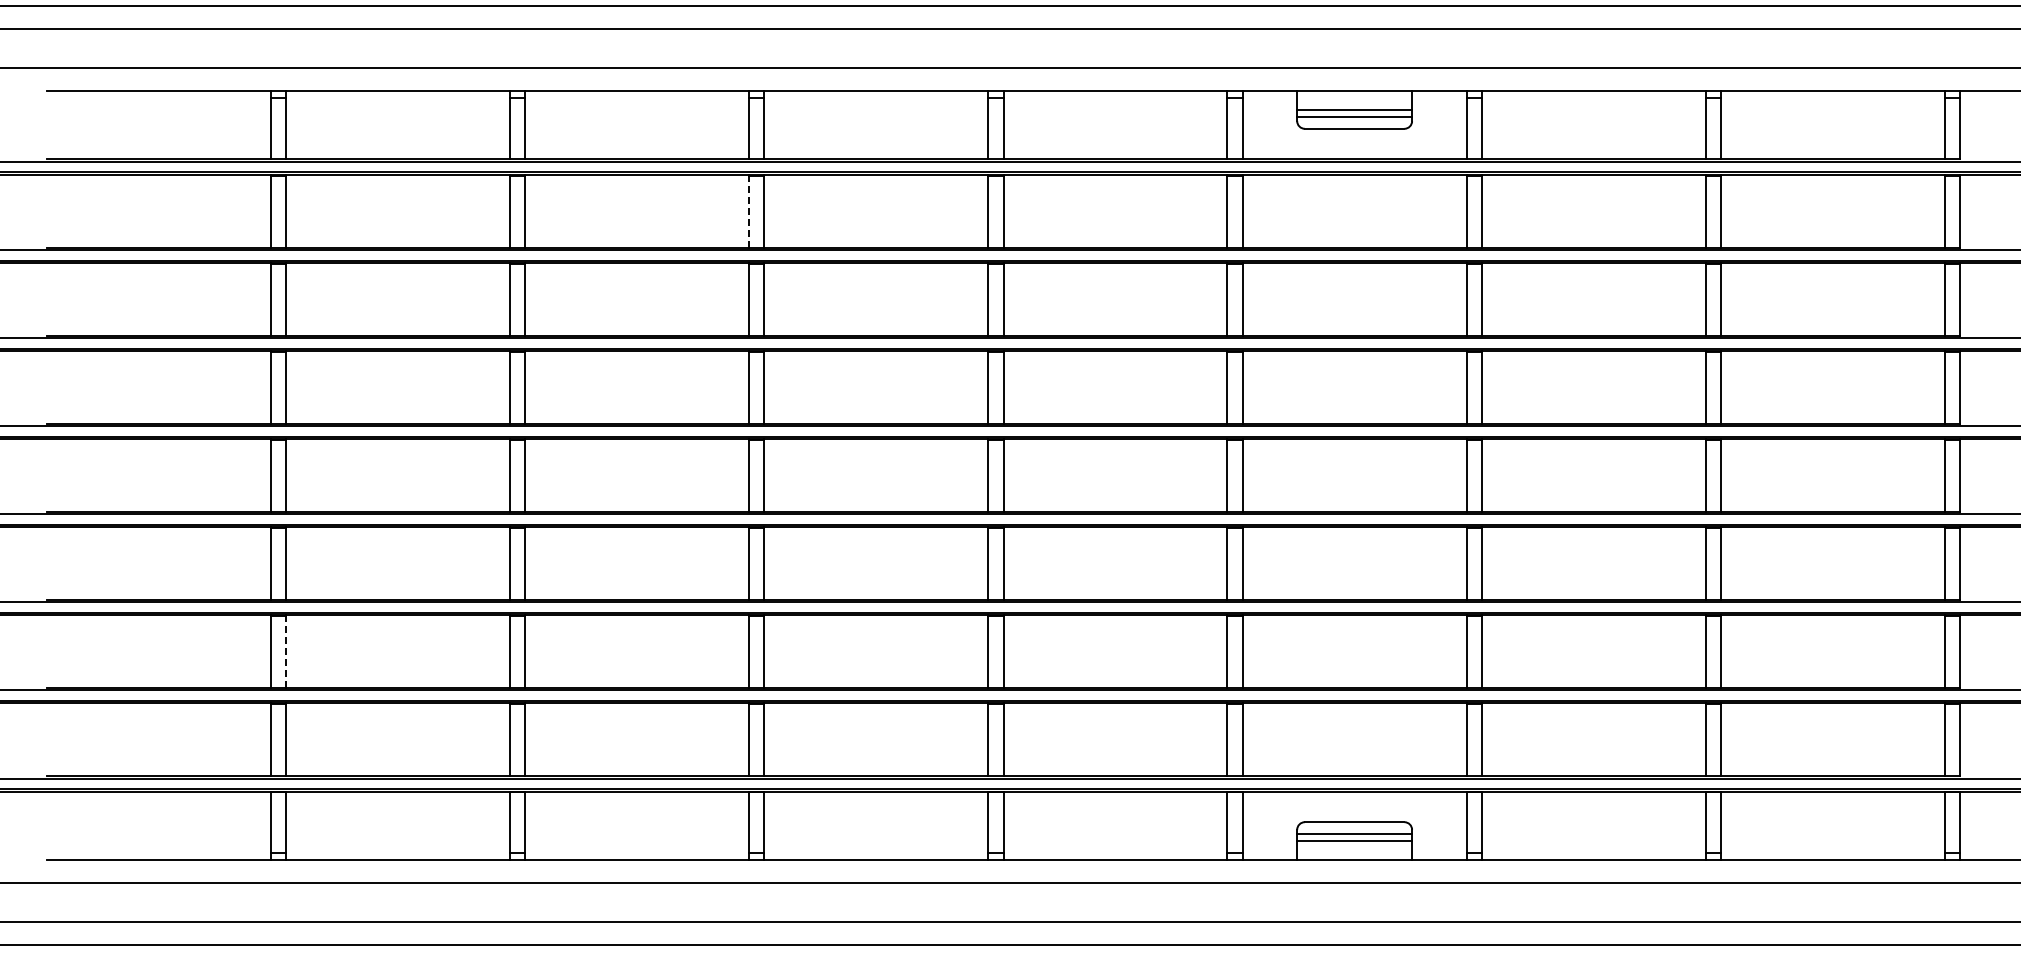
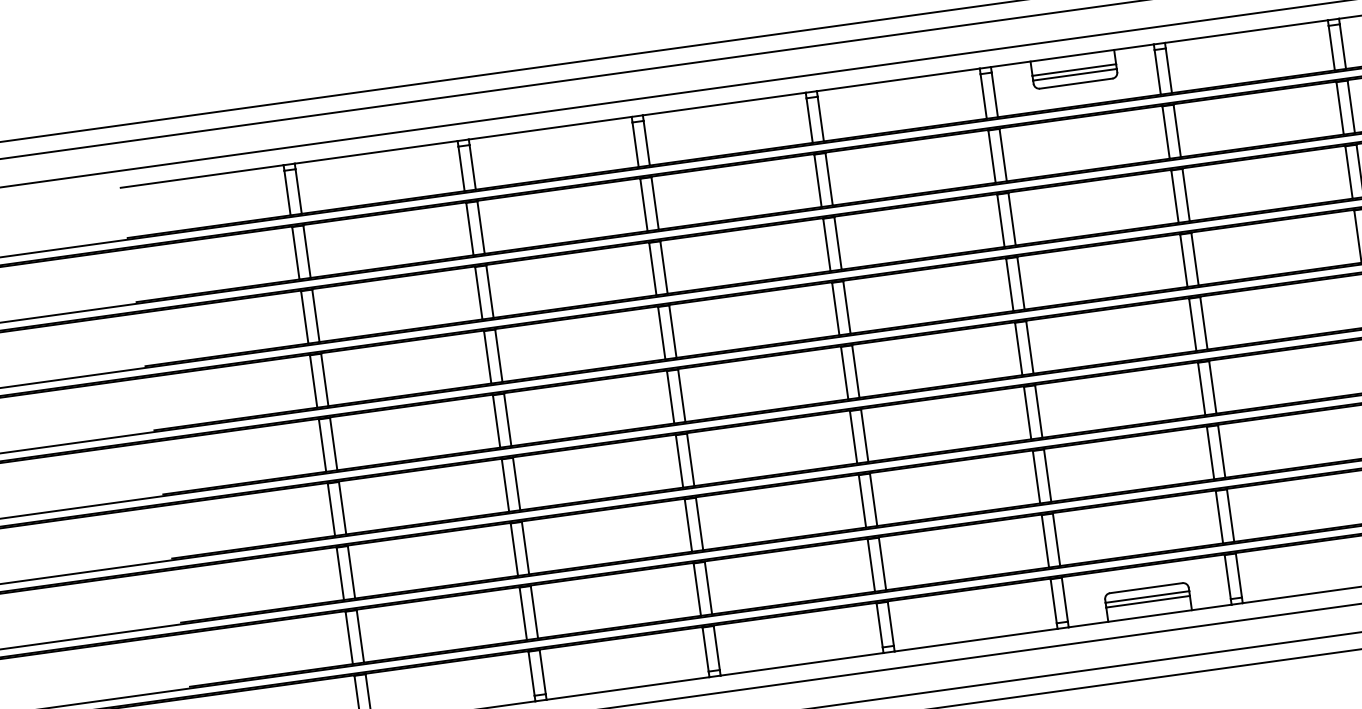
line: (749, 211) -> (644, 204), dashed -> solid
line: (286, 651) -> (351, 571), dashed -> solid

